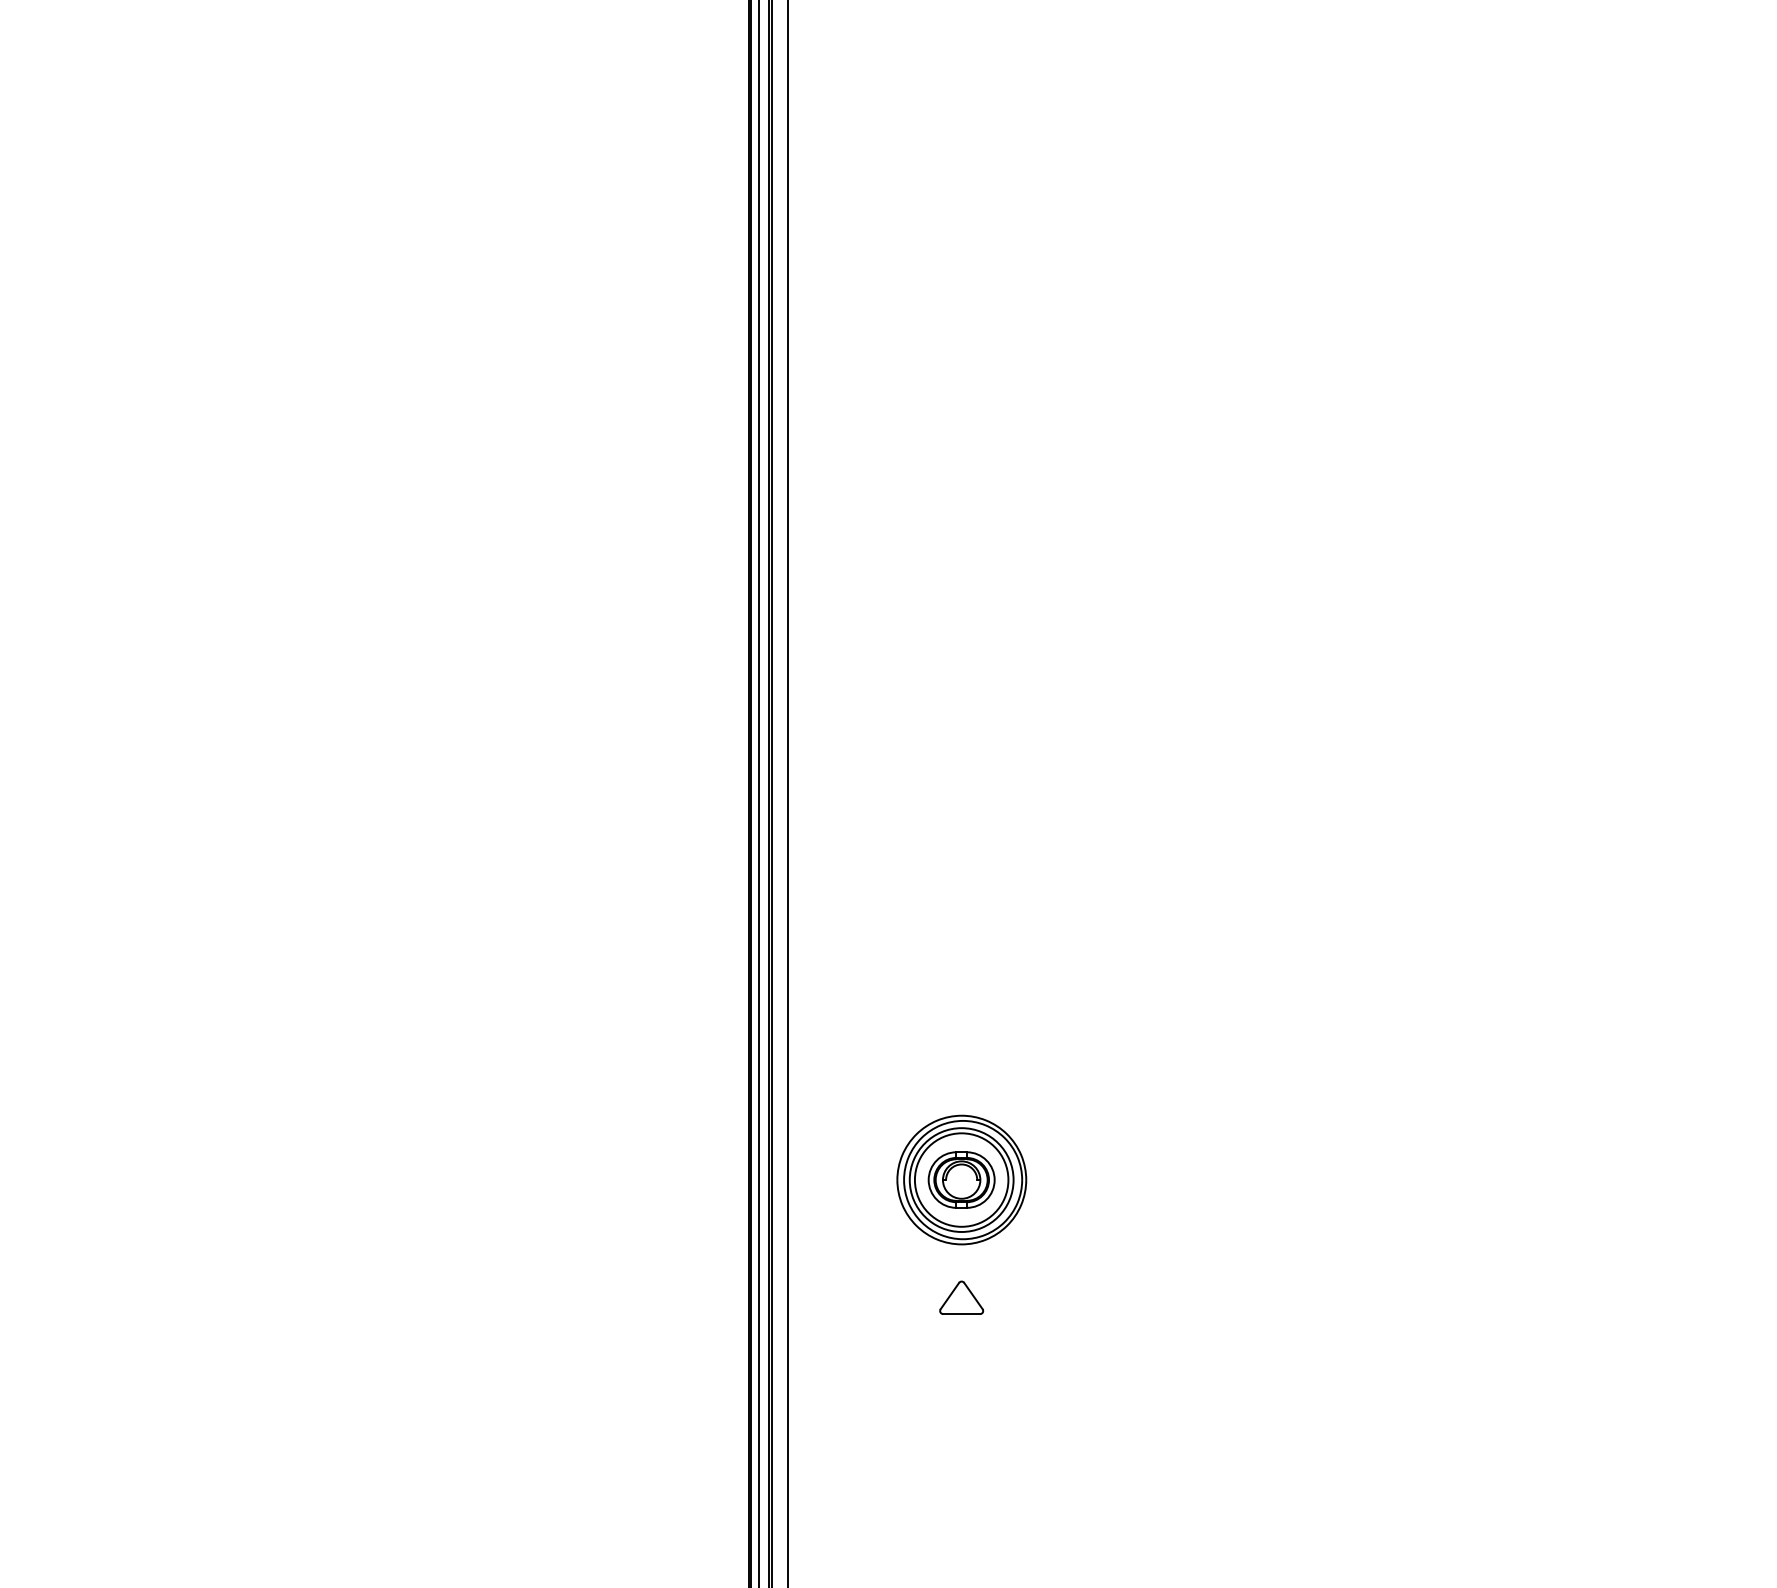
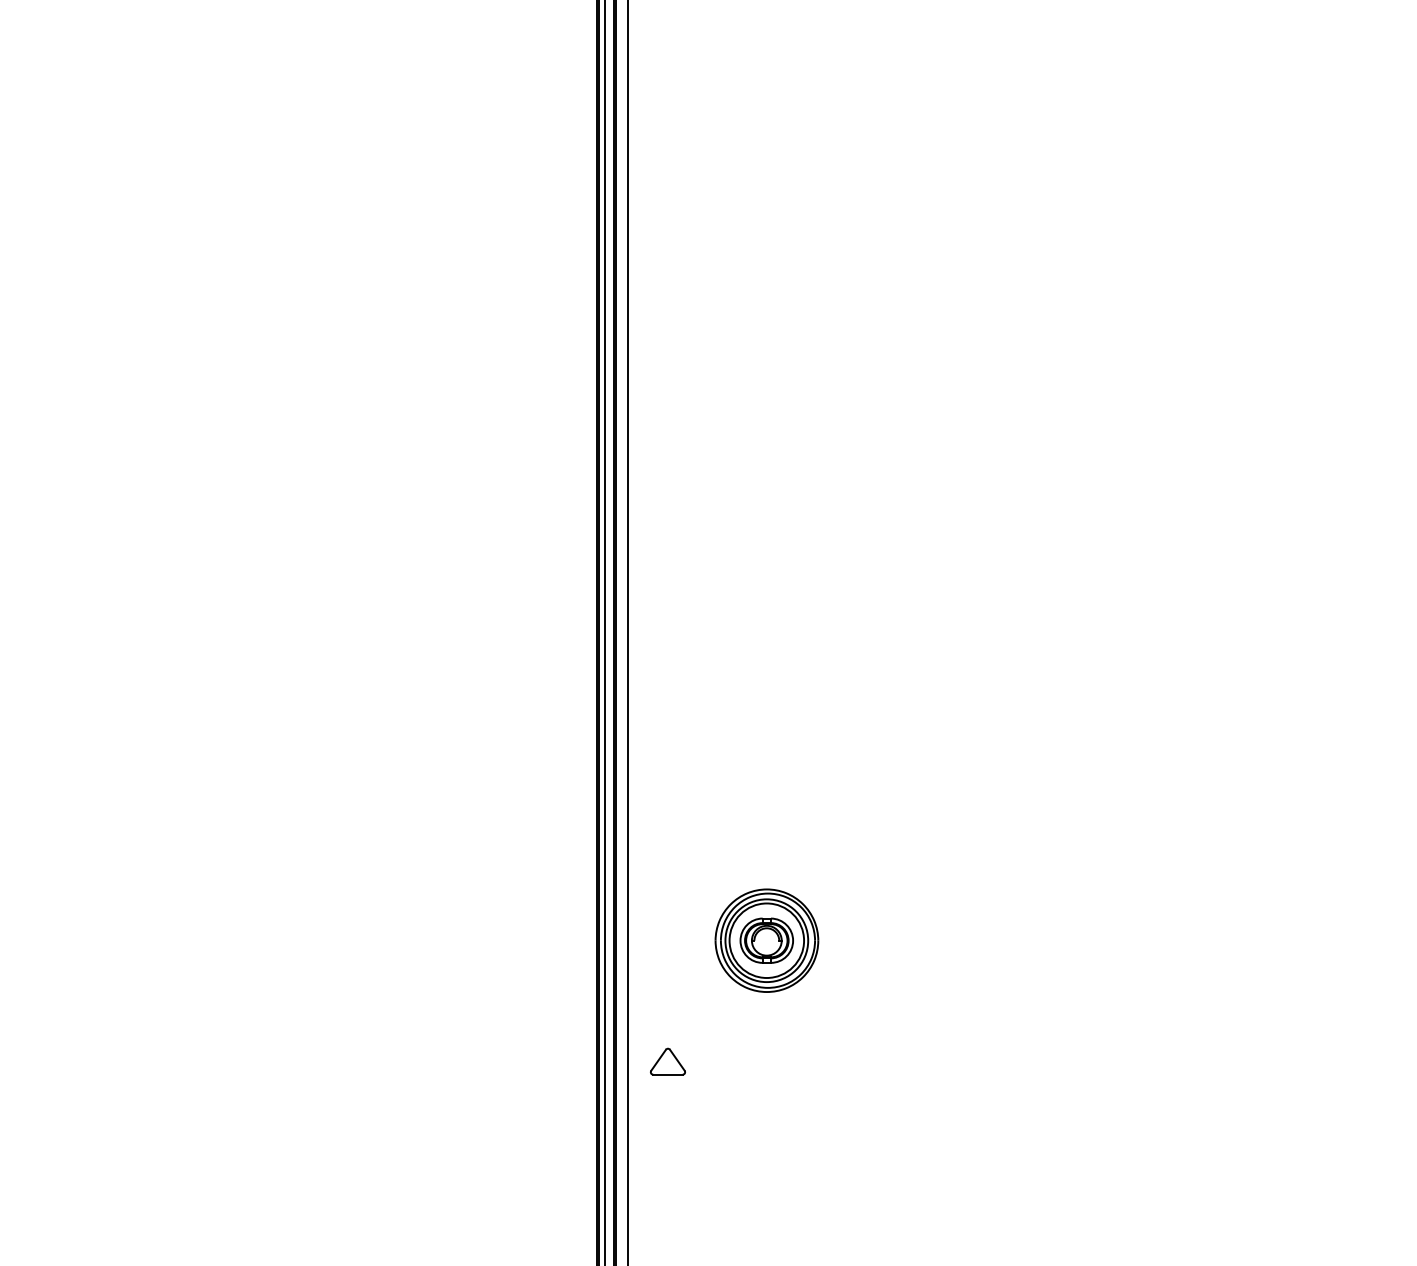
part: (961, 1297) -> (667, 1061), moved

